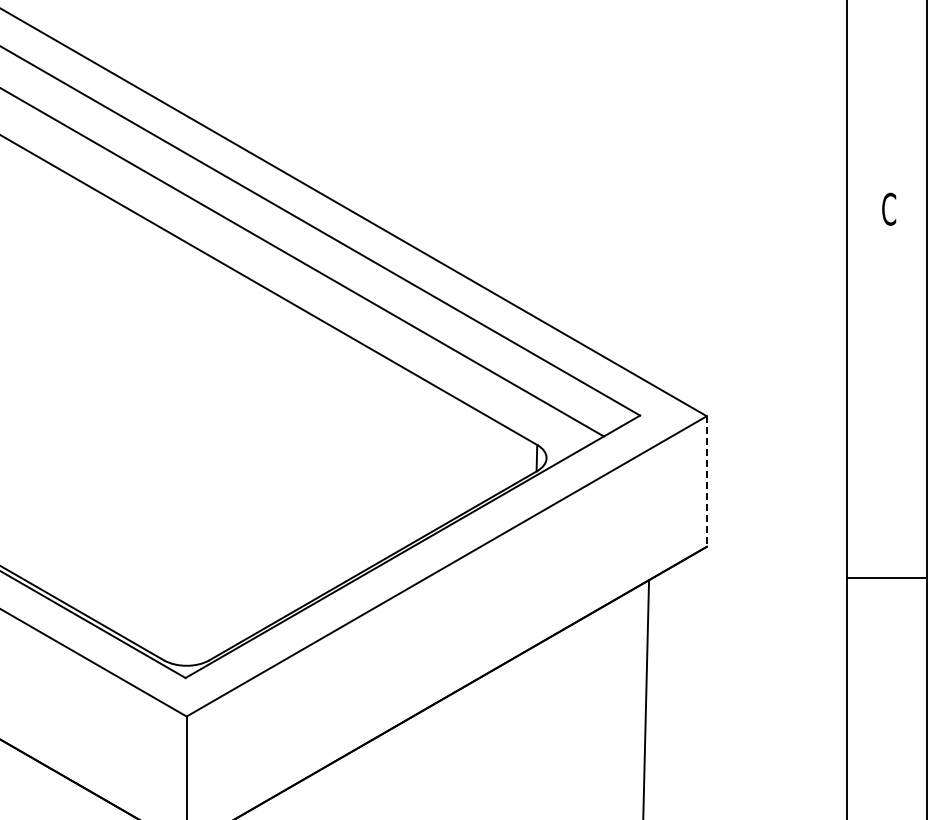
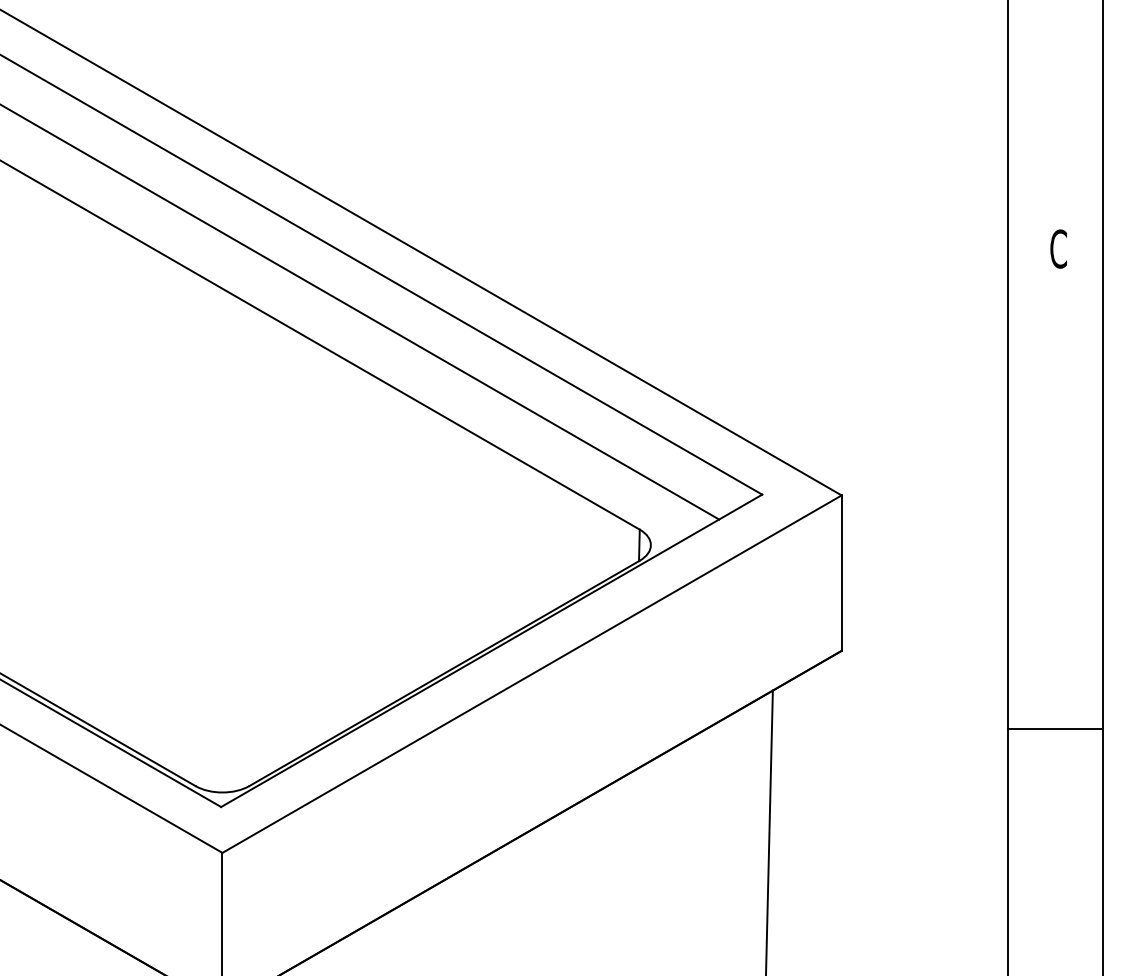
line: (706, 482) -> (841, 574), dashed -> solid
line: (886, 577) -> (1055, 729), moved

